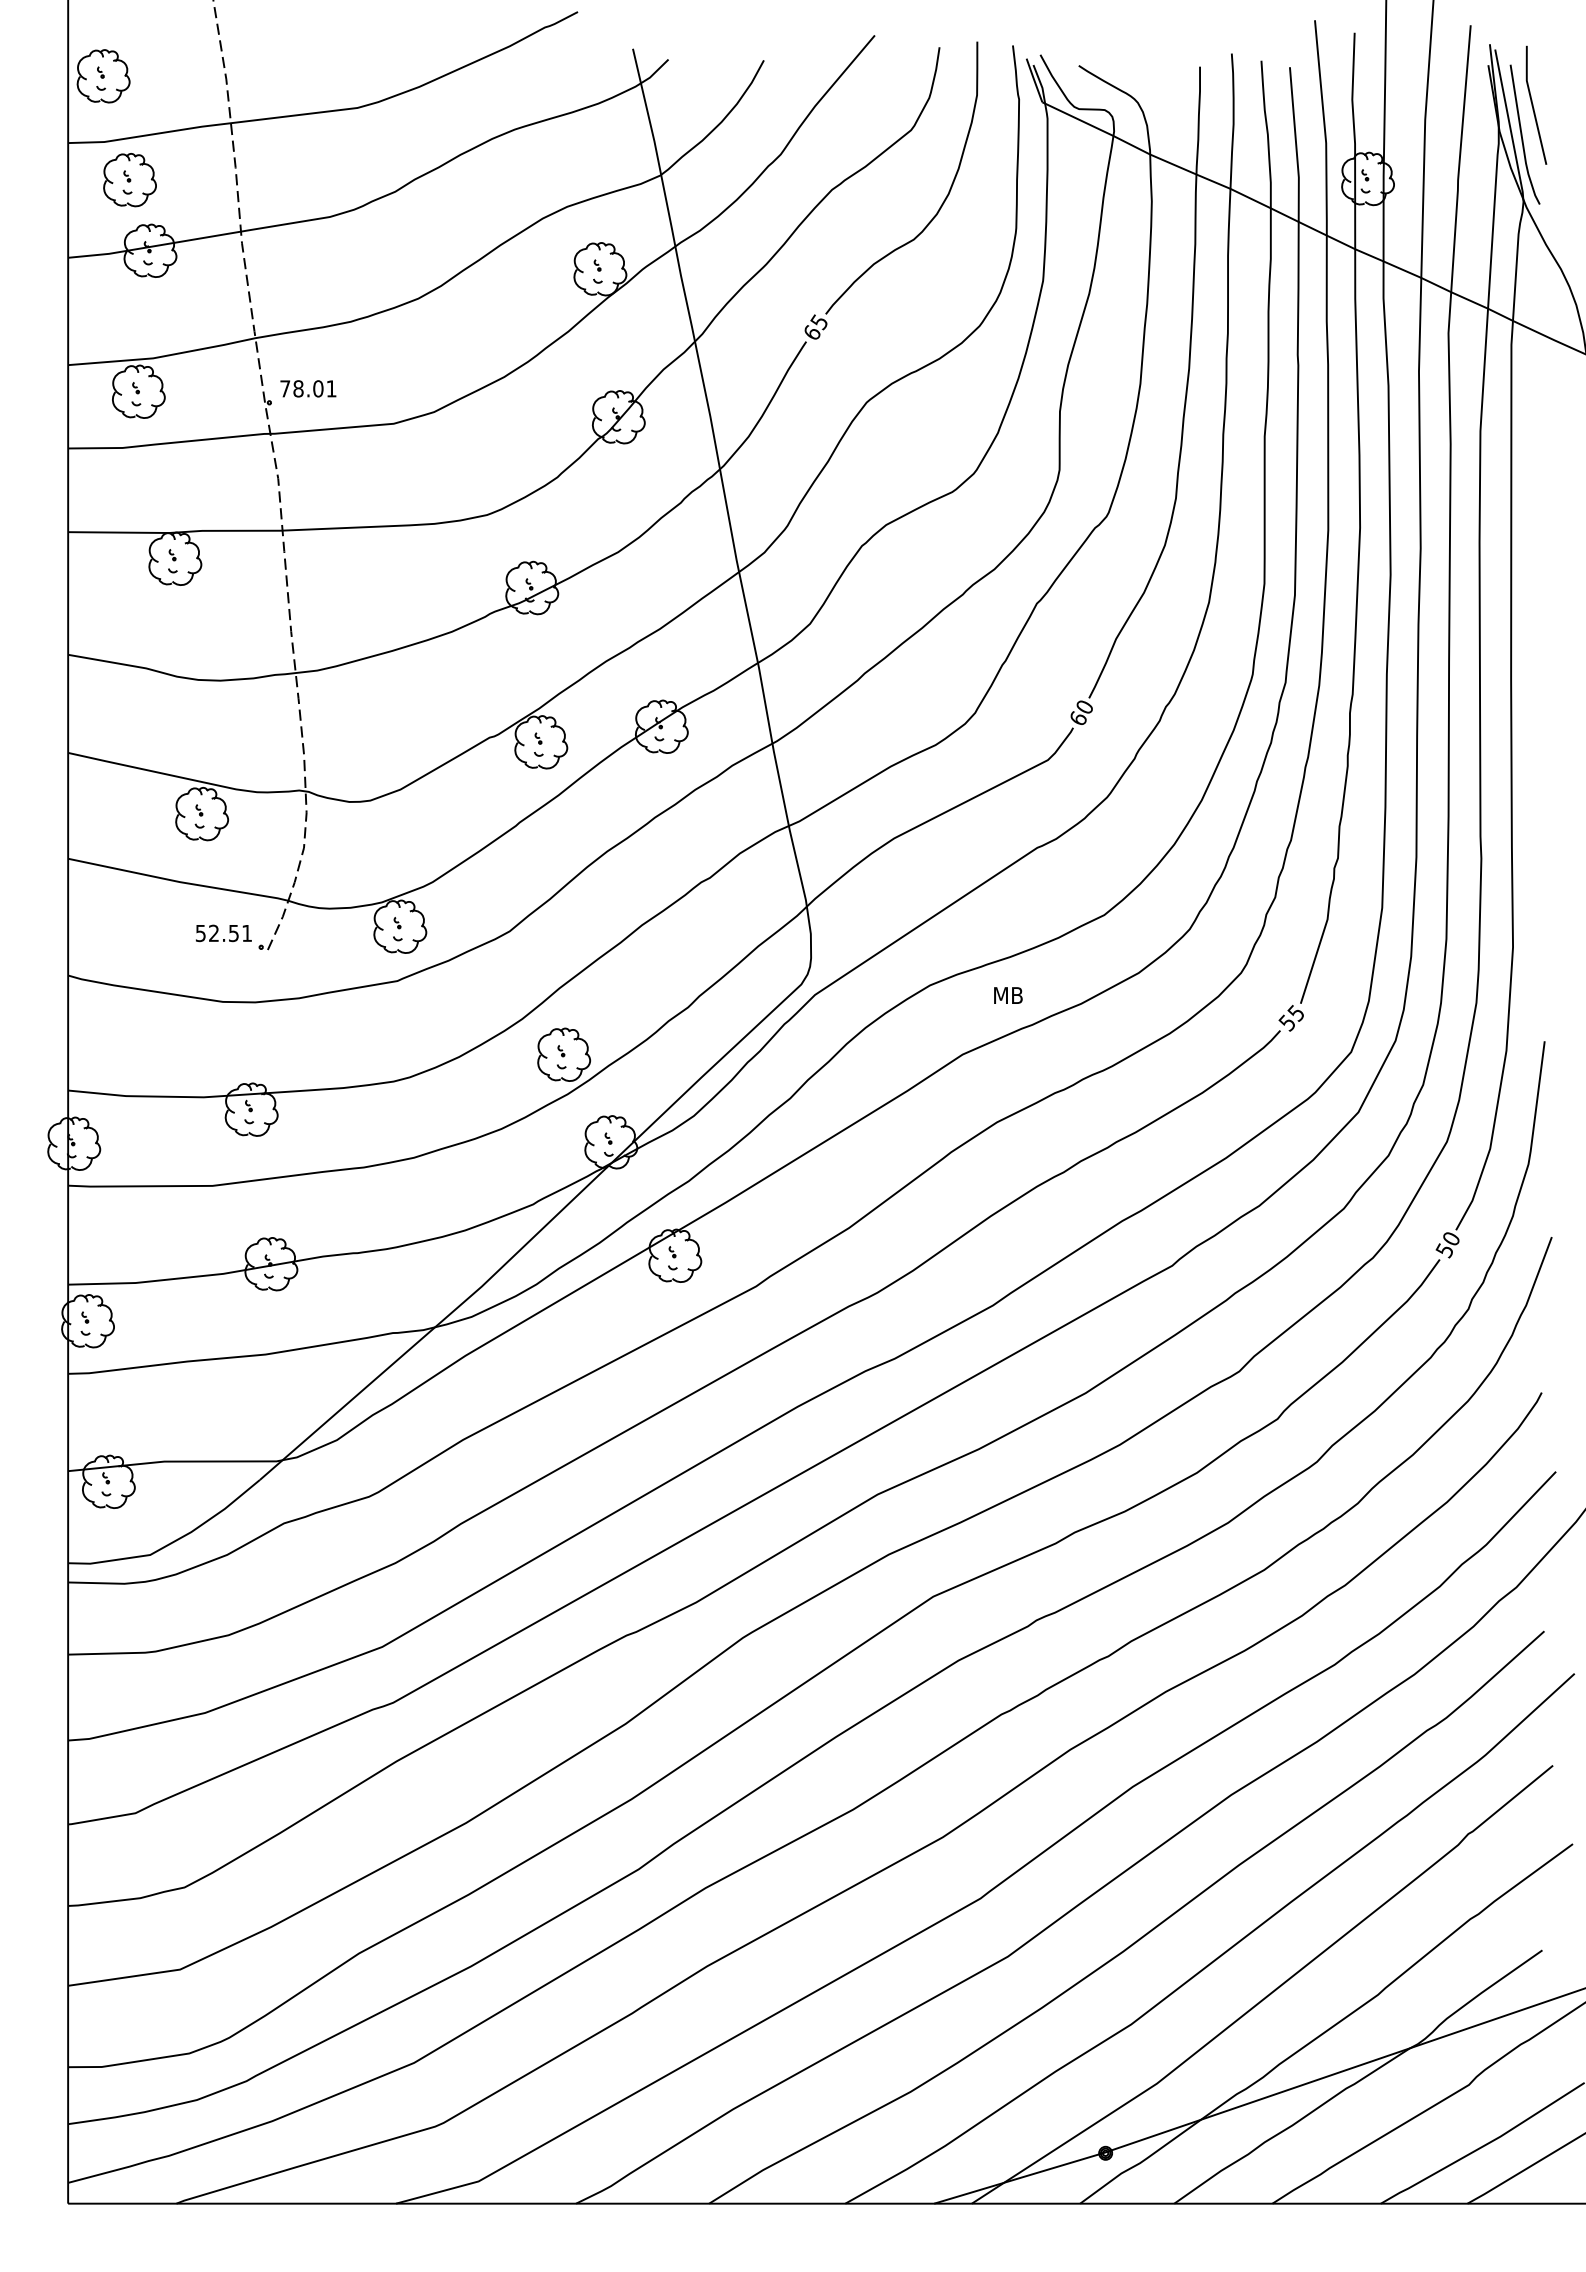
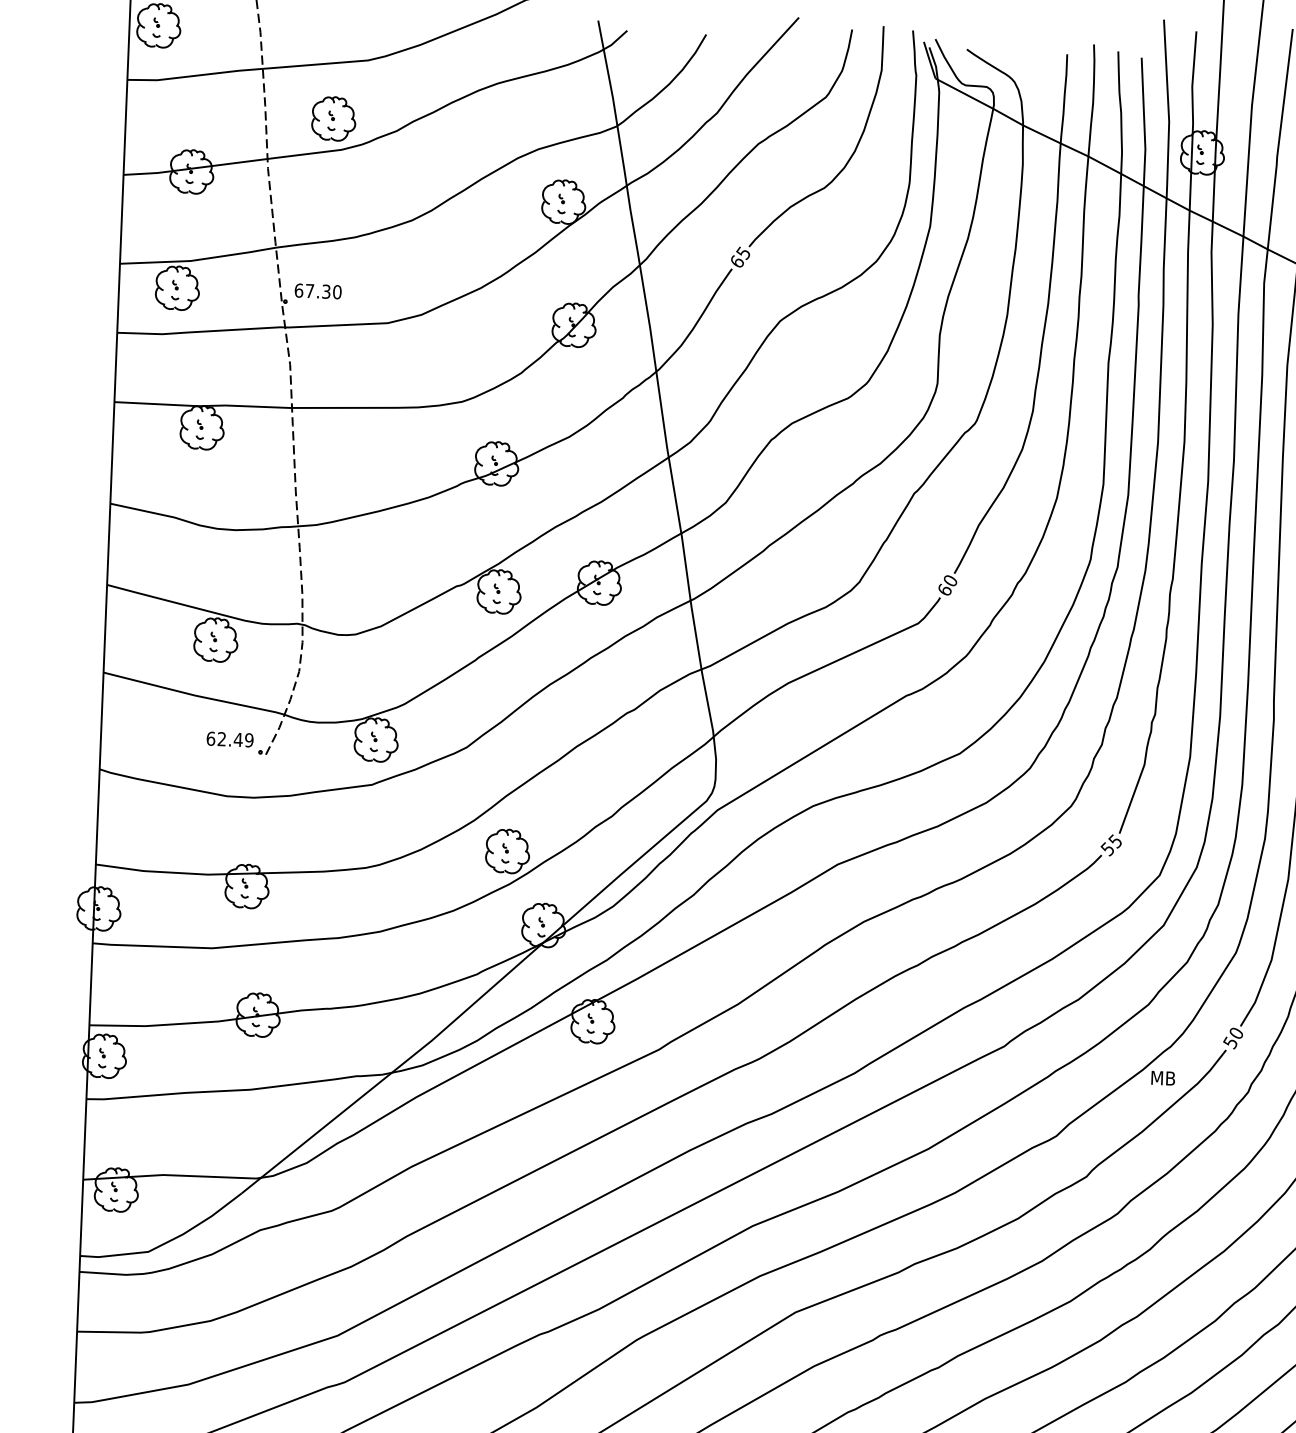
part: (129, 180) -> (333, 119), moved
text: (308, 388) -> (318, 291), 78.01 -> 67.30
text: (223, 933) -> (229, 739), 52.51 -> 62.49
text: (1008, 995) -> (1163, 1078), moved

